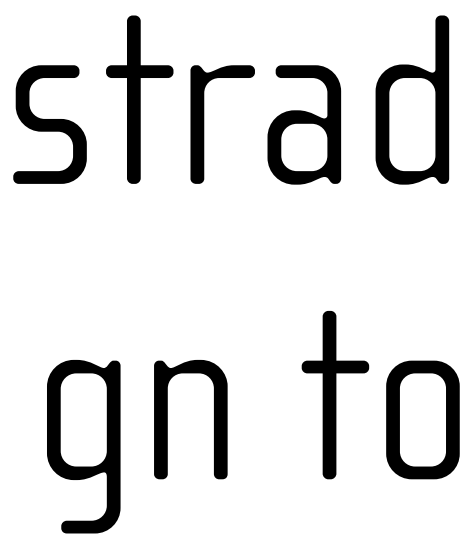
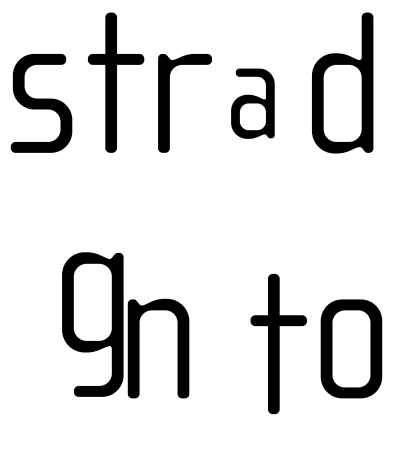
part: (304, 124) -> (253, 103), size x0.7
part: (335, 395) -> (278, 344), moved
part: (83, 446) -> (92, 324), moved

